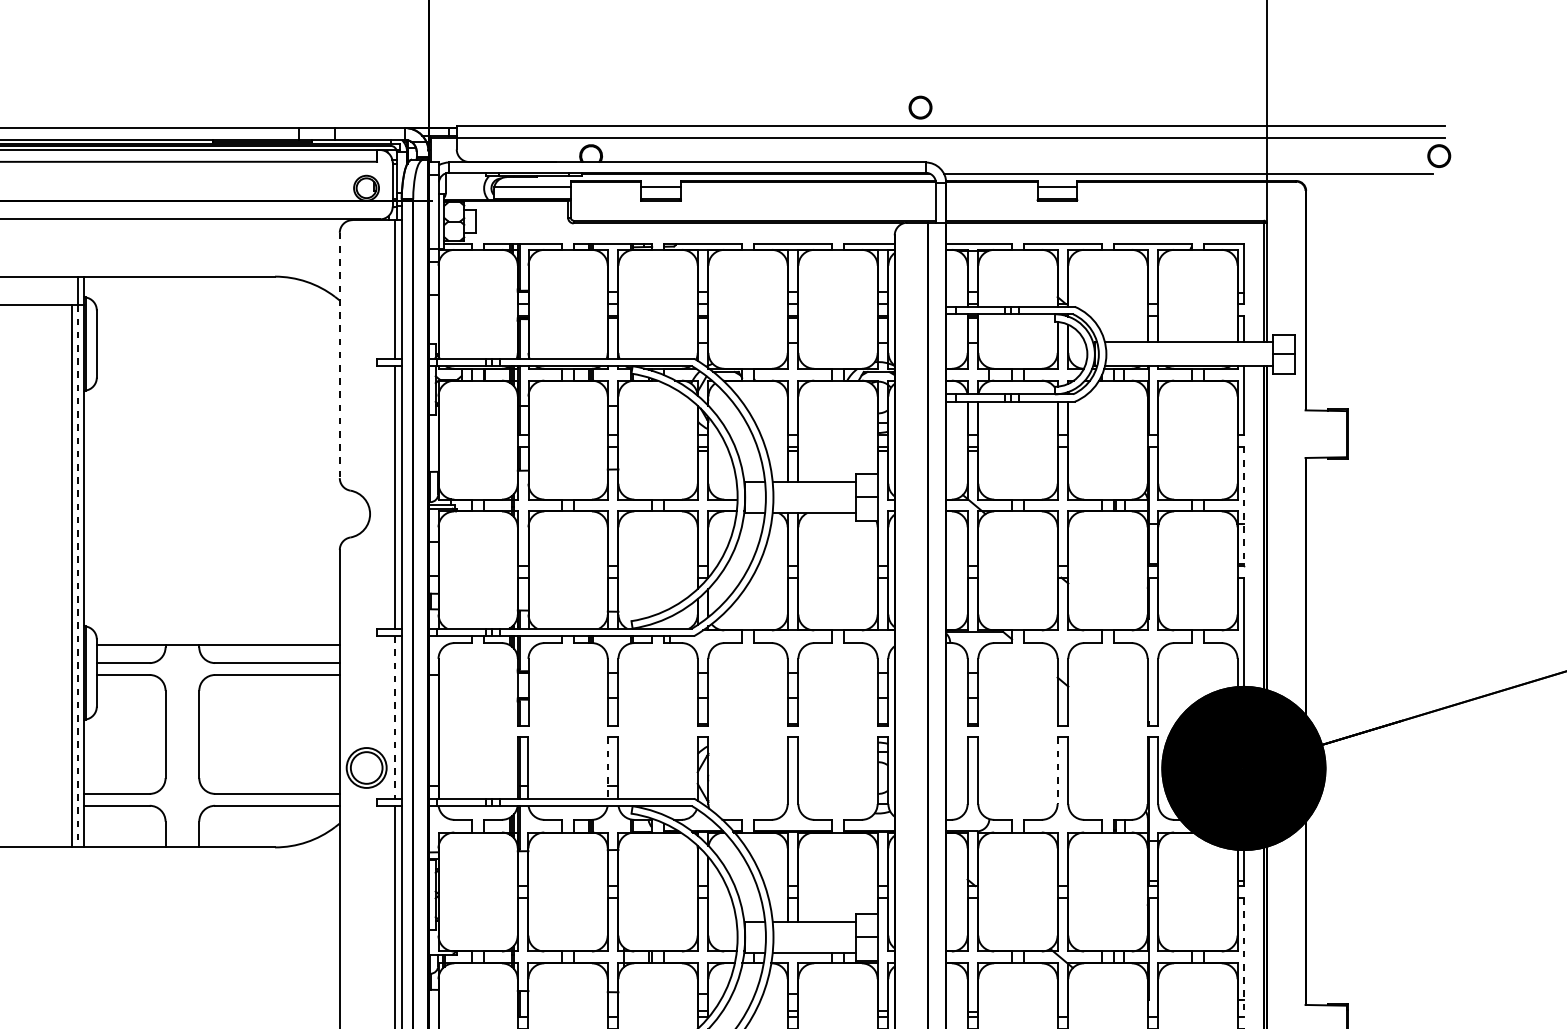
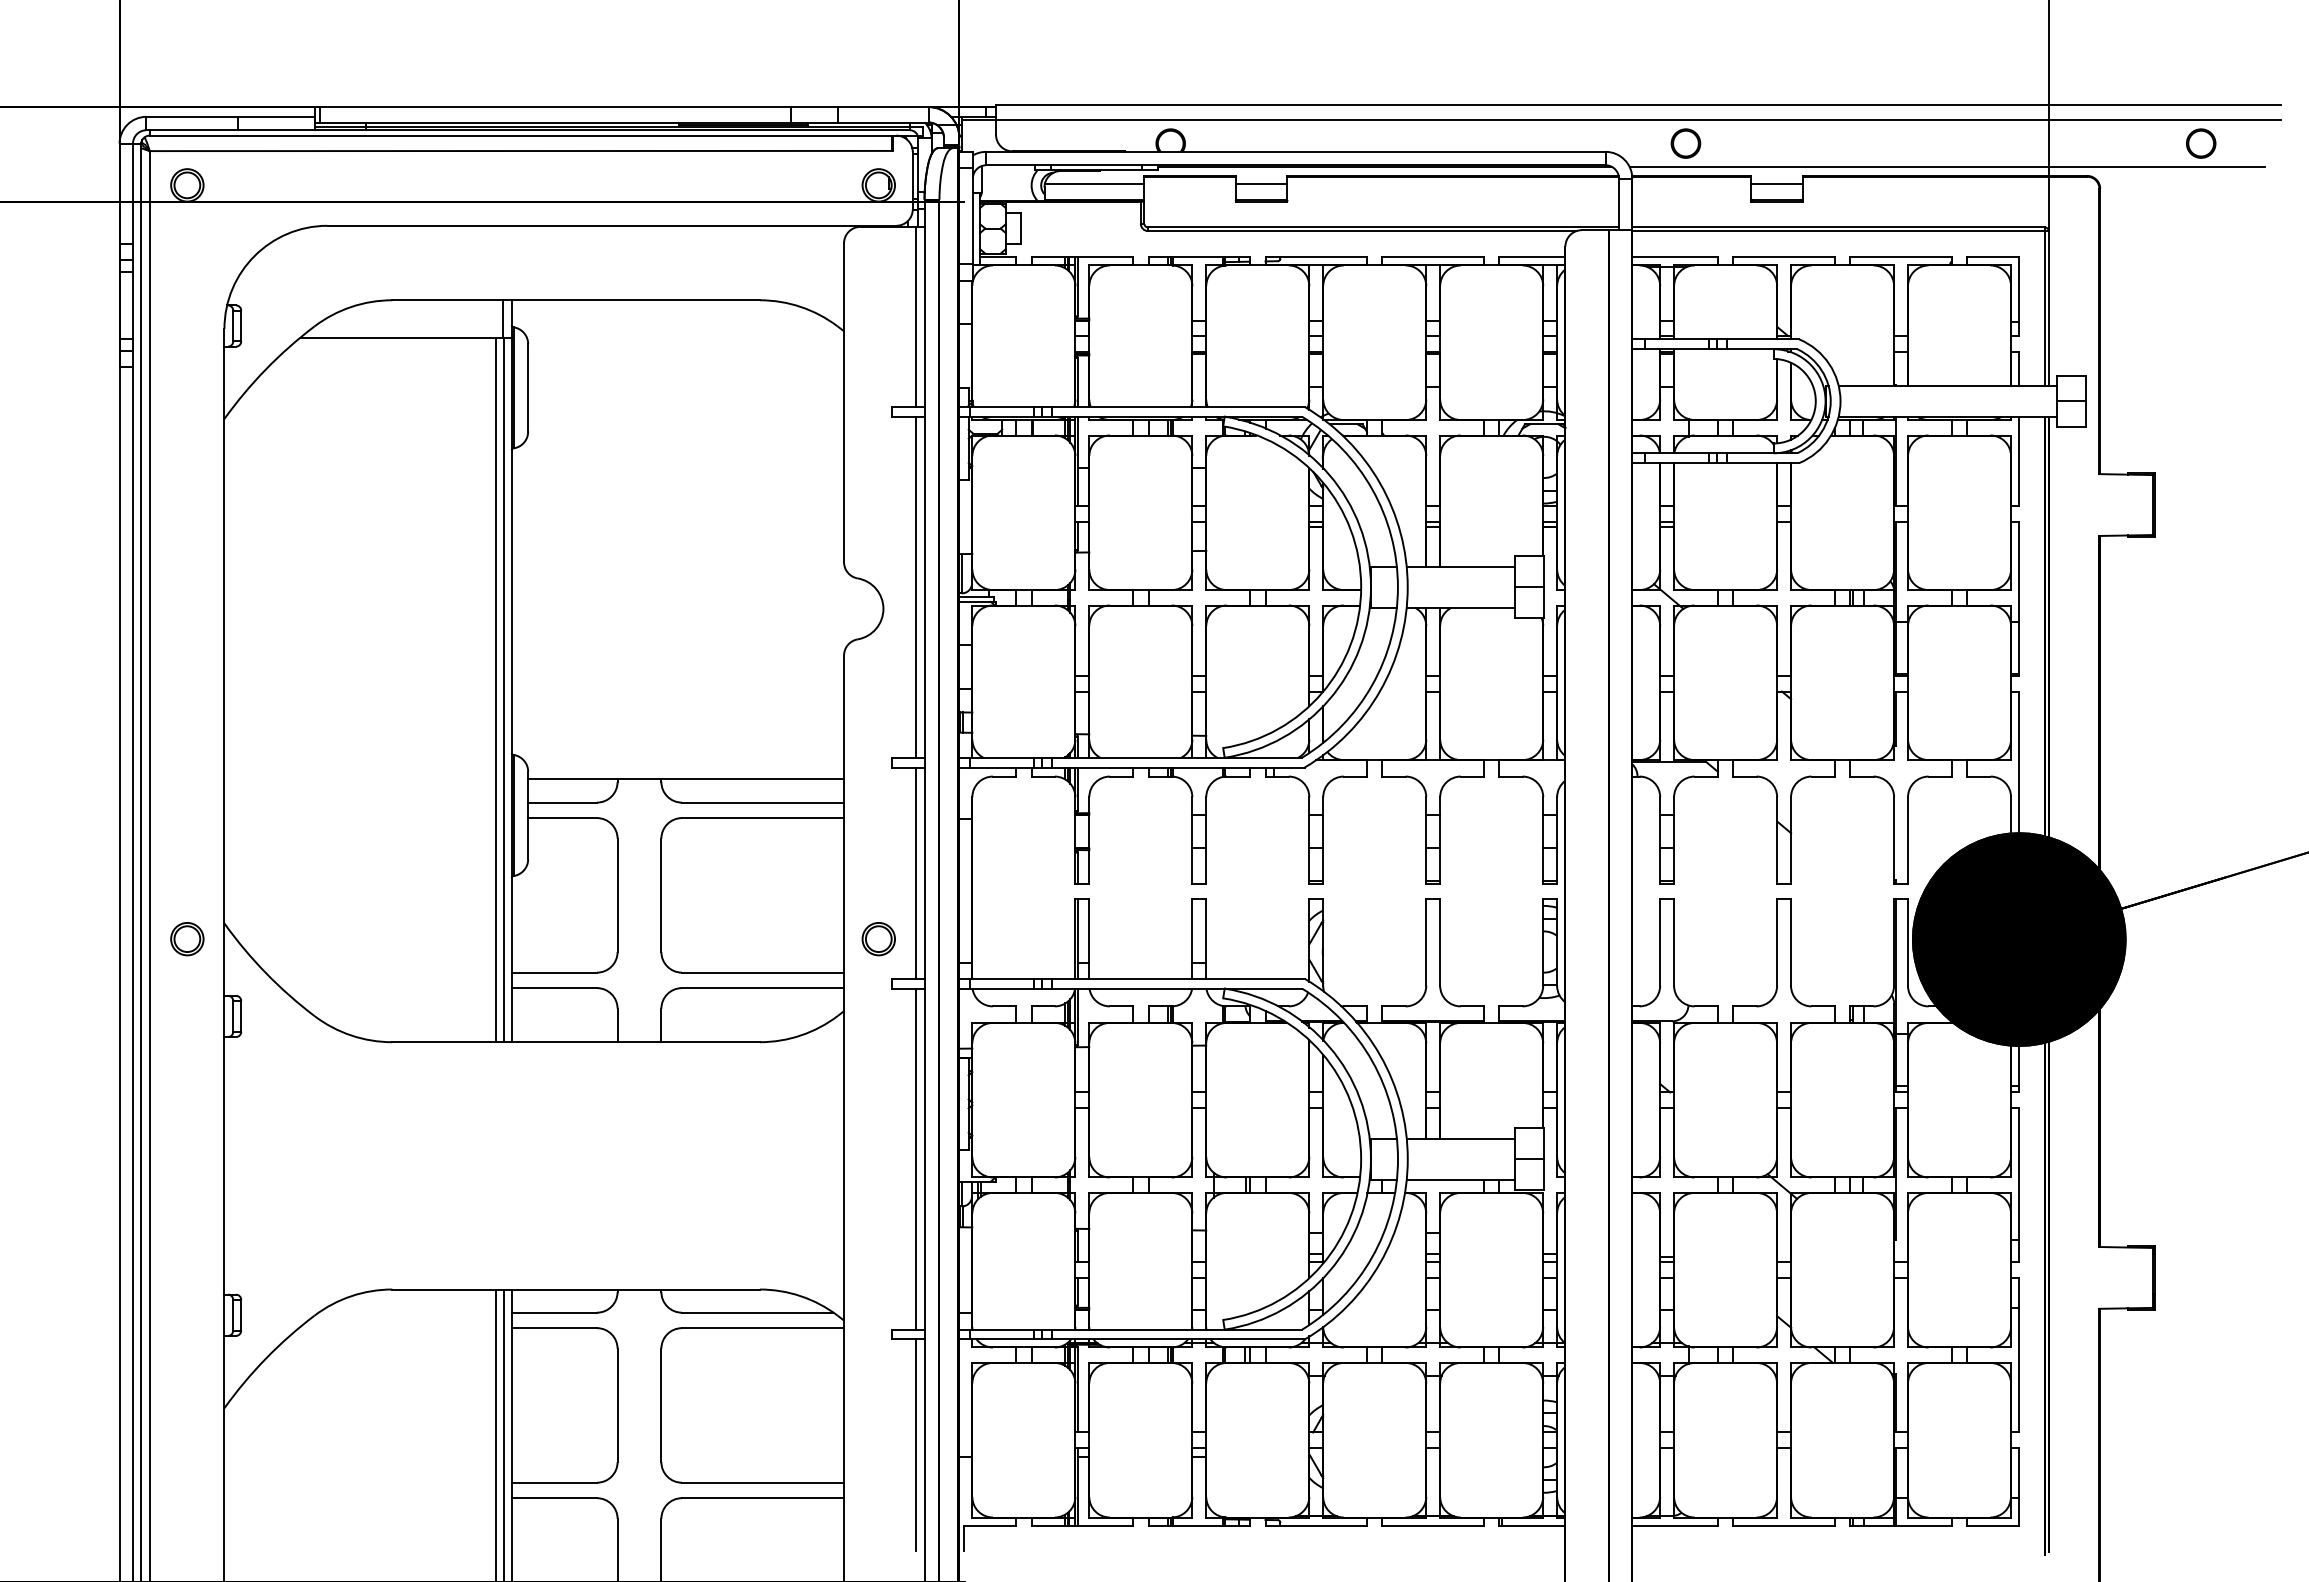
part: (920, 107) -> (1685, 143), moved
circle: (1439, 156) -> (2201, 143), moved
line: (340, 356) -> (844, 403), dashed -> solid
line: (1244, 506) -> (2019, 599), dashed -> solid
line: (77, 576) -> (503, 690), dashed -> solid
line: (395, 717) -> (916, 873), dashed -> solid
part: (366, 768) -> (878, 939), size x0.62
line: (607, 768) -> (1192, 939), dashed -> solid
line: (1057, 771) -> (1777, 943), dashed -> solid
line: (1244, 957) -> (2019, 1185), dashed -> solid

